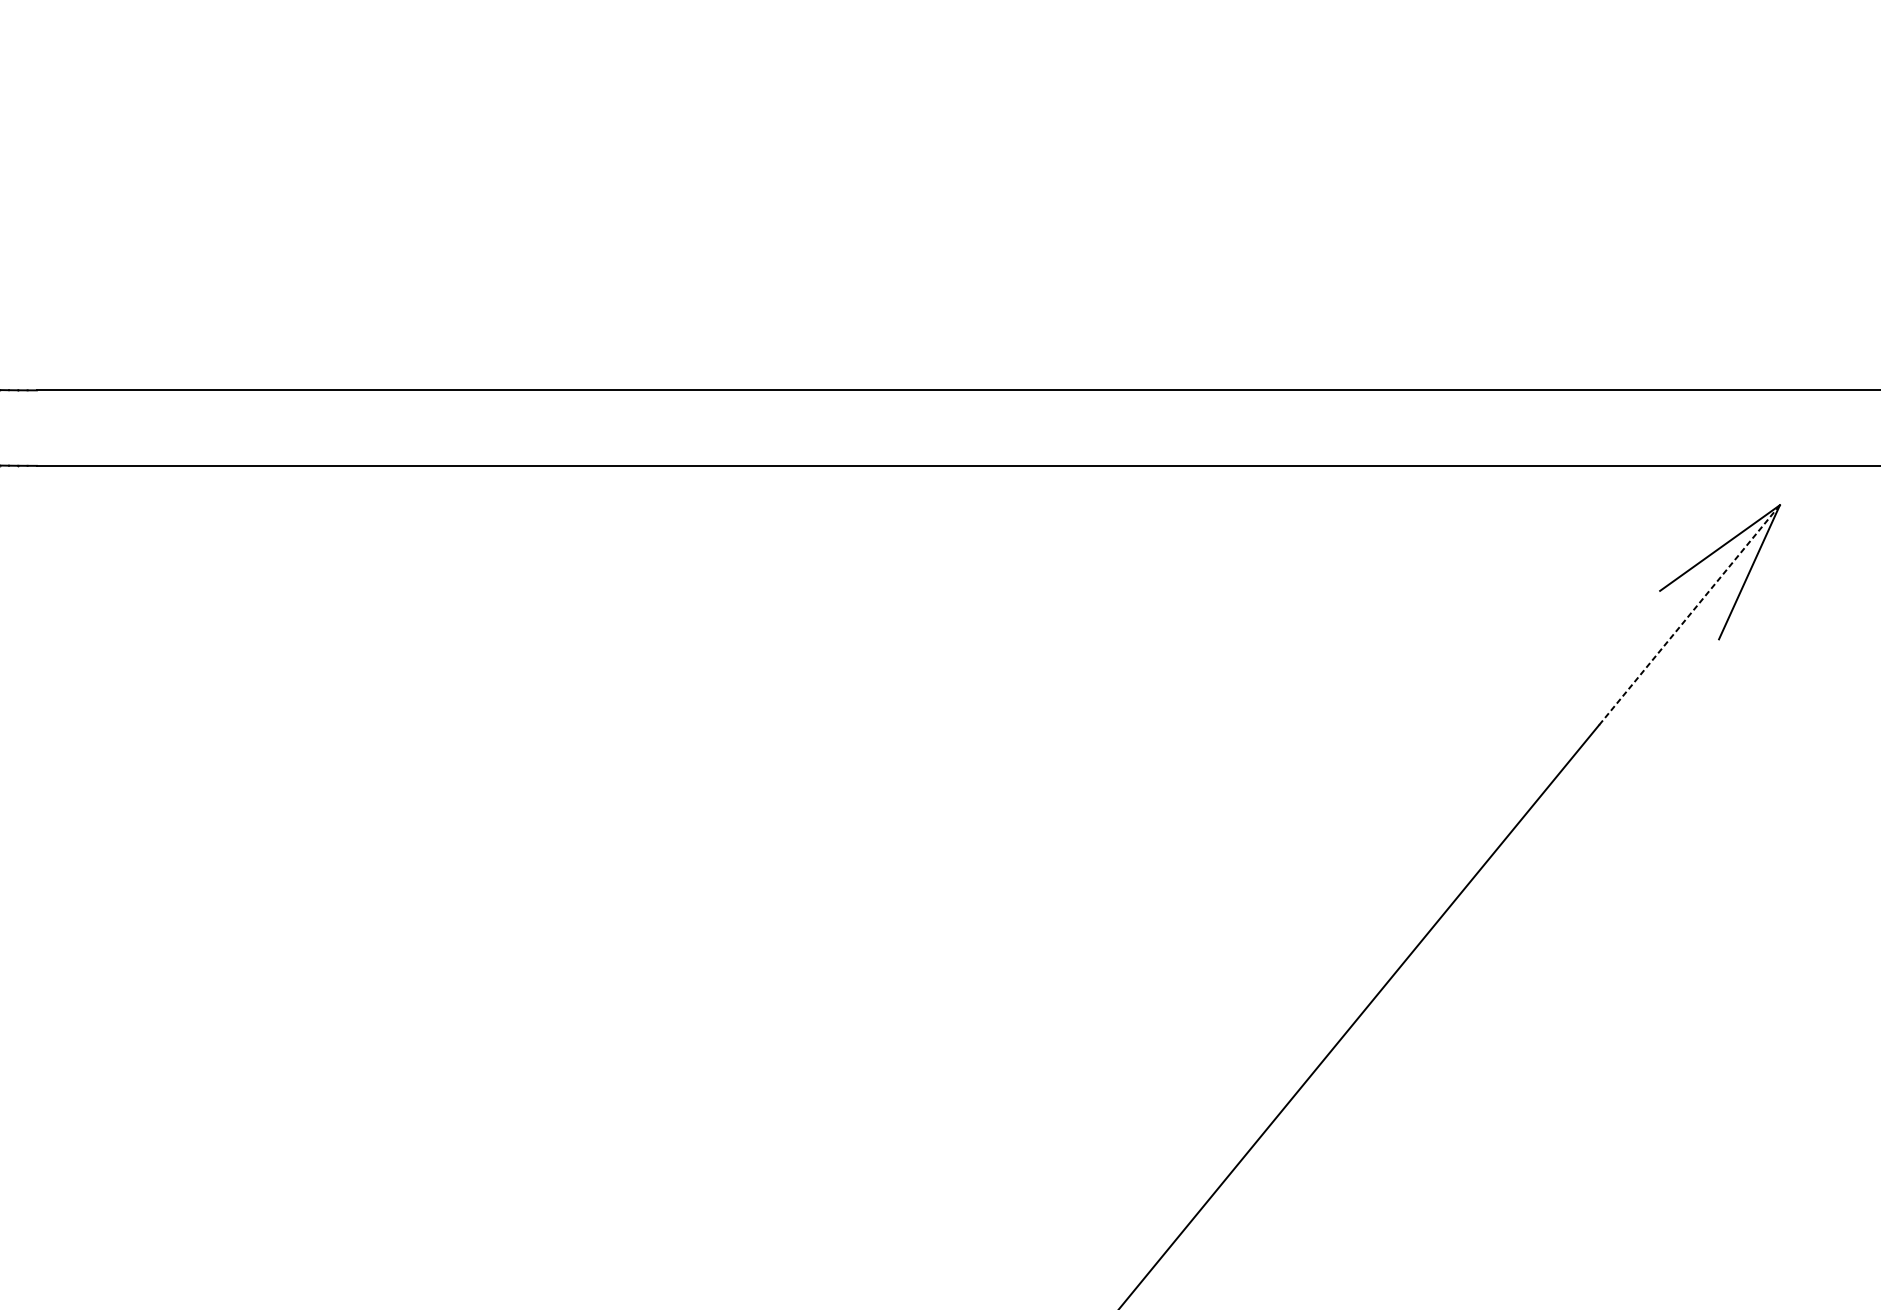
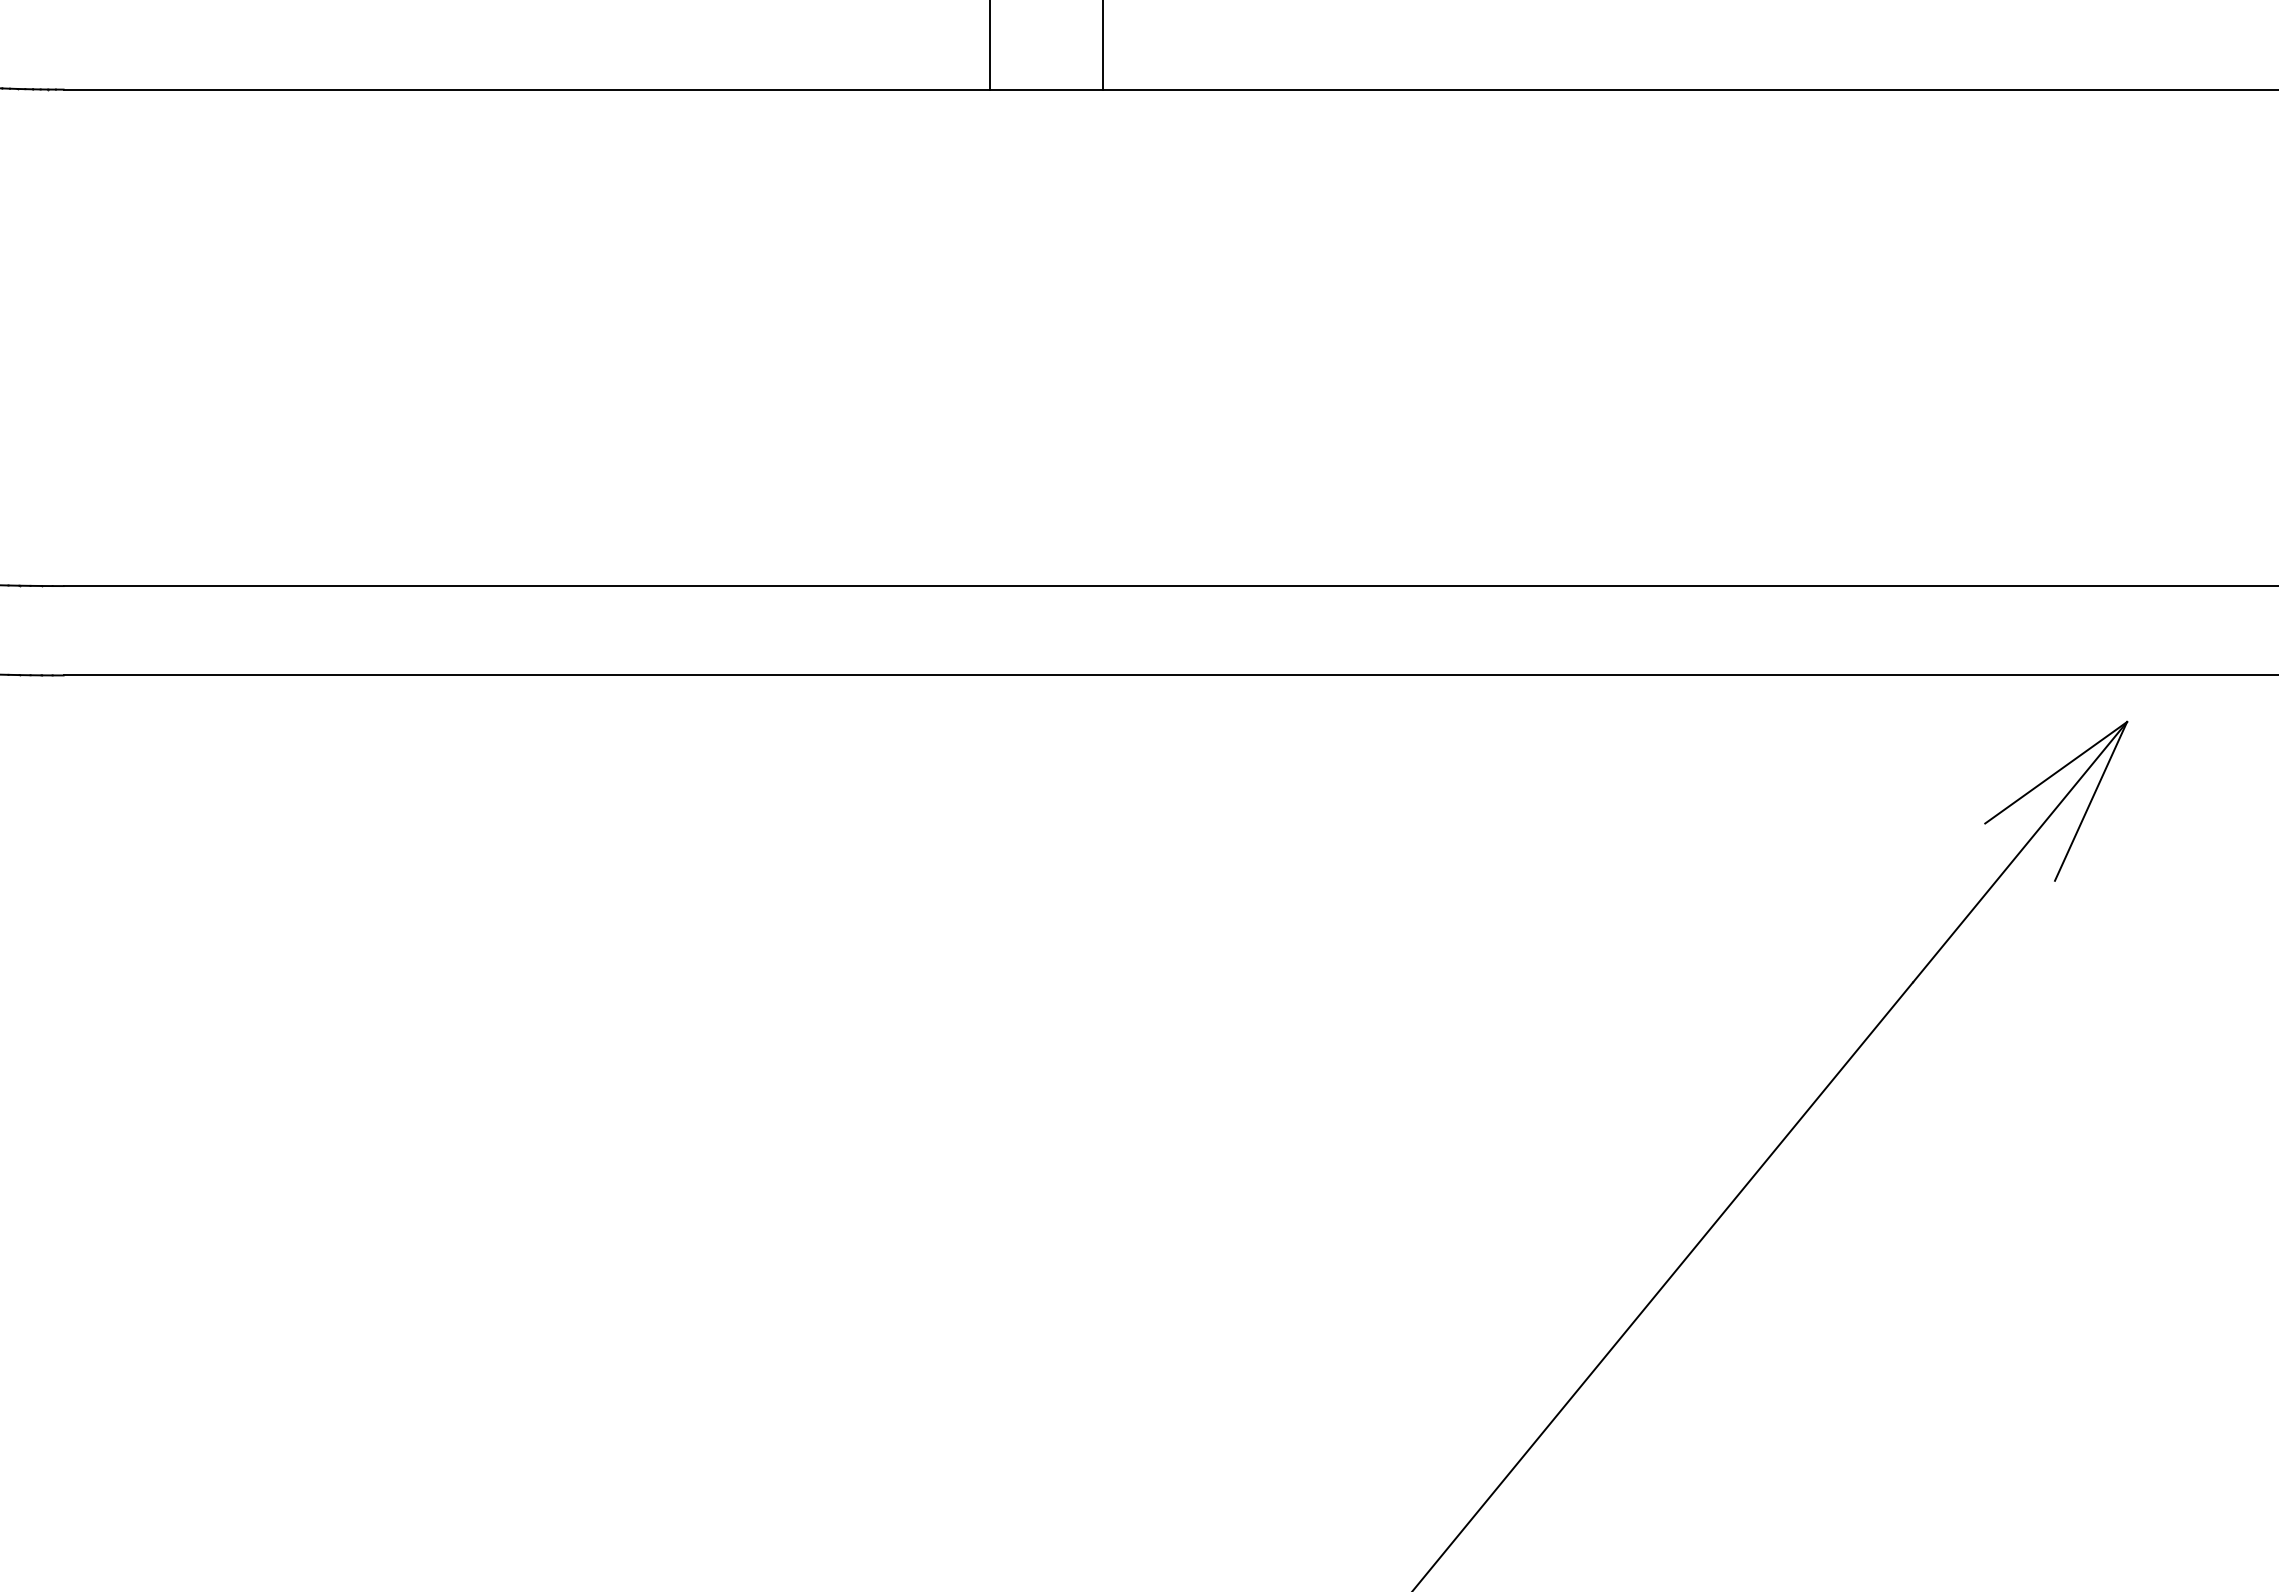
line: (1689, 615) -> (2020, 852), dashed -> solid

